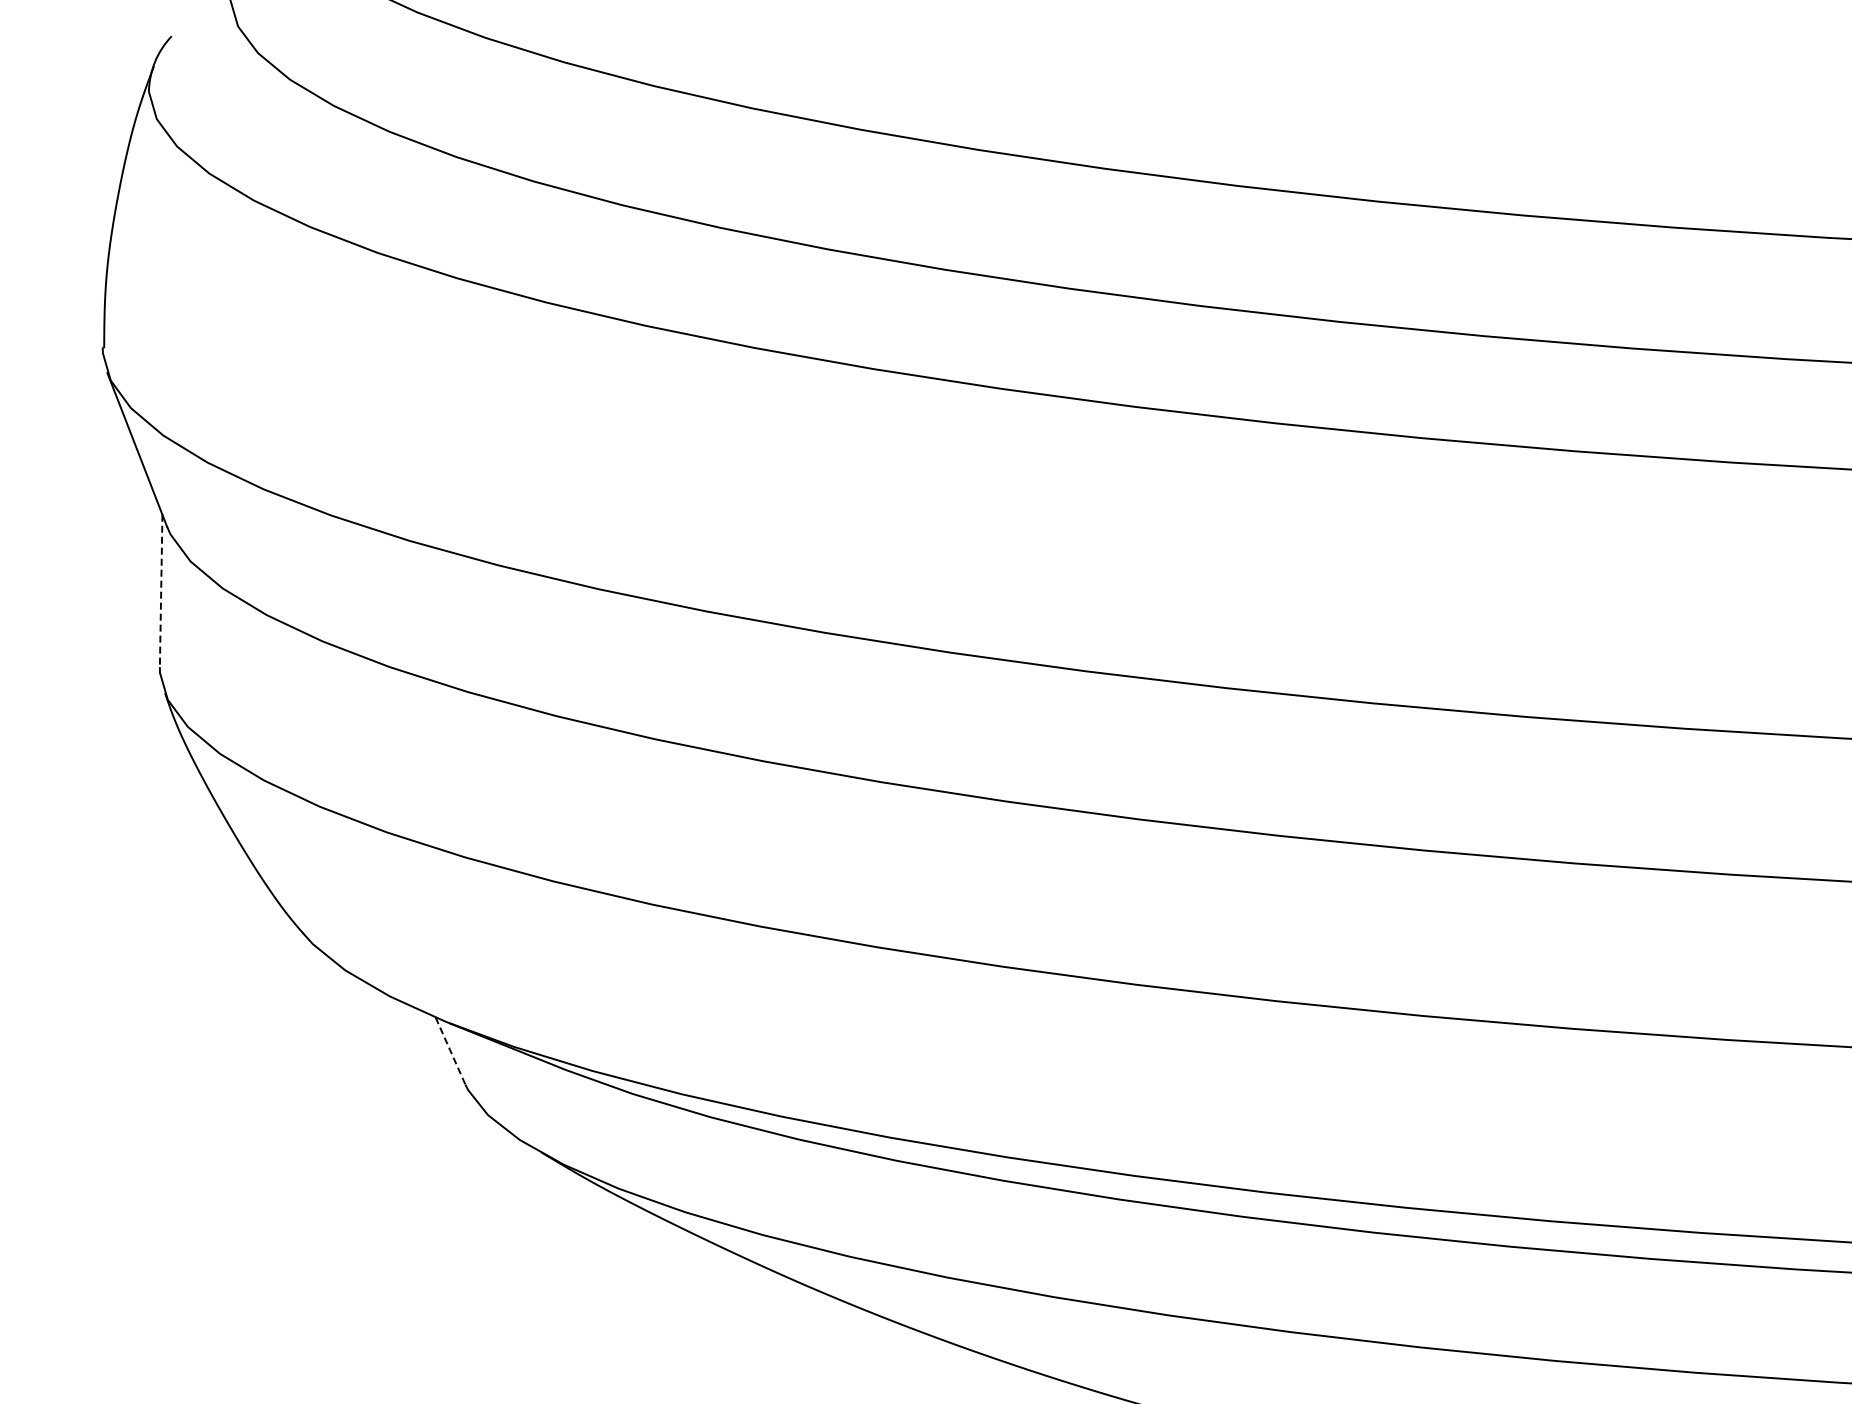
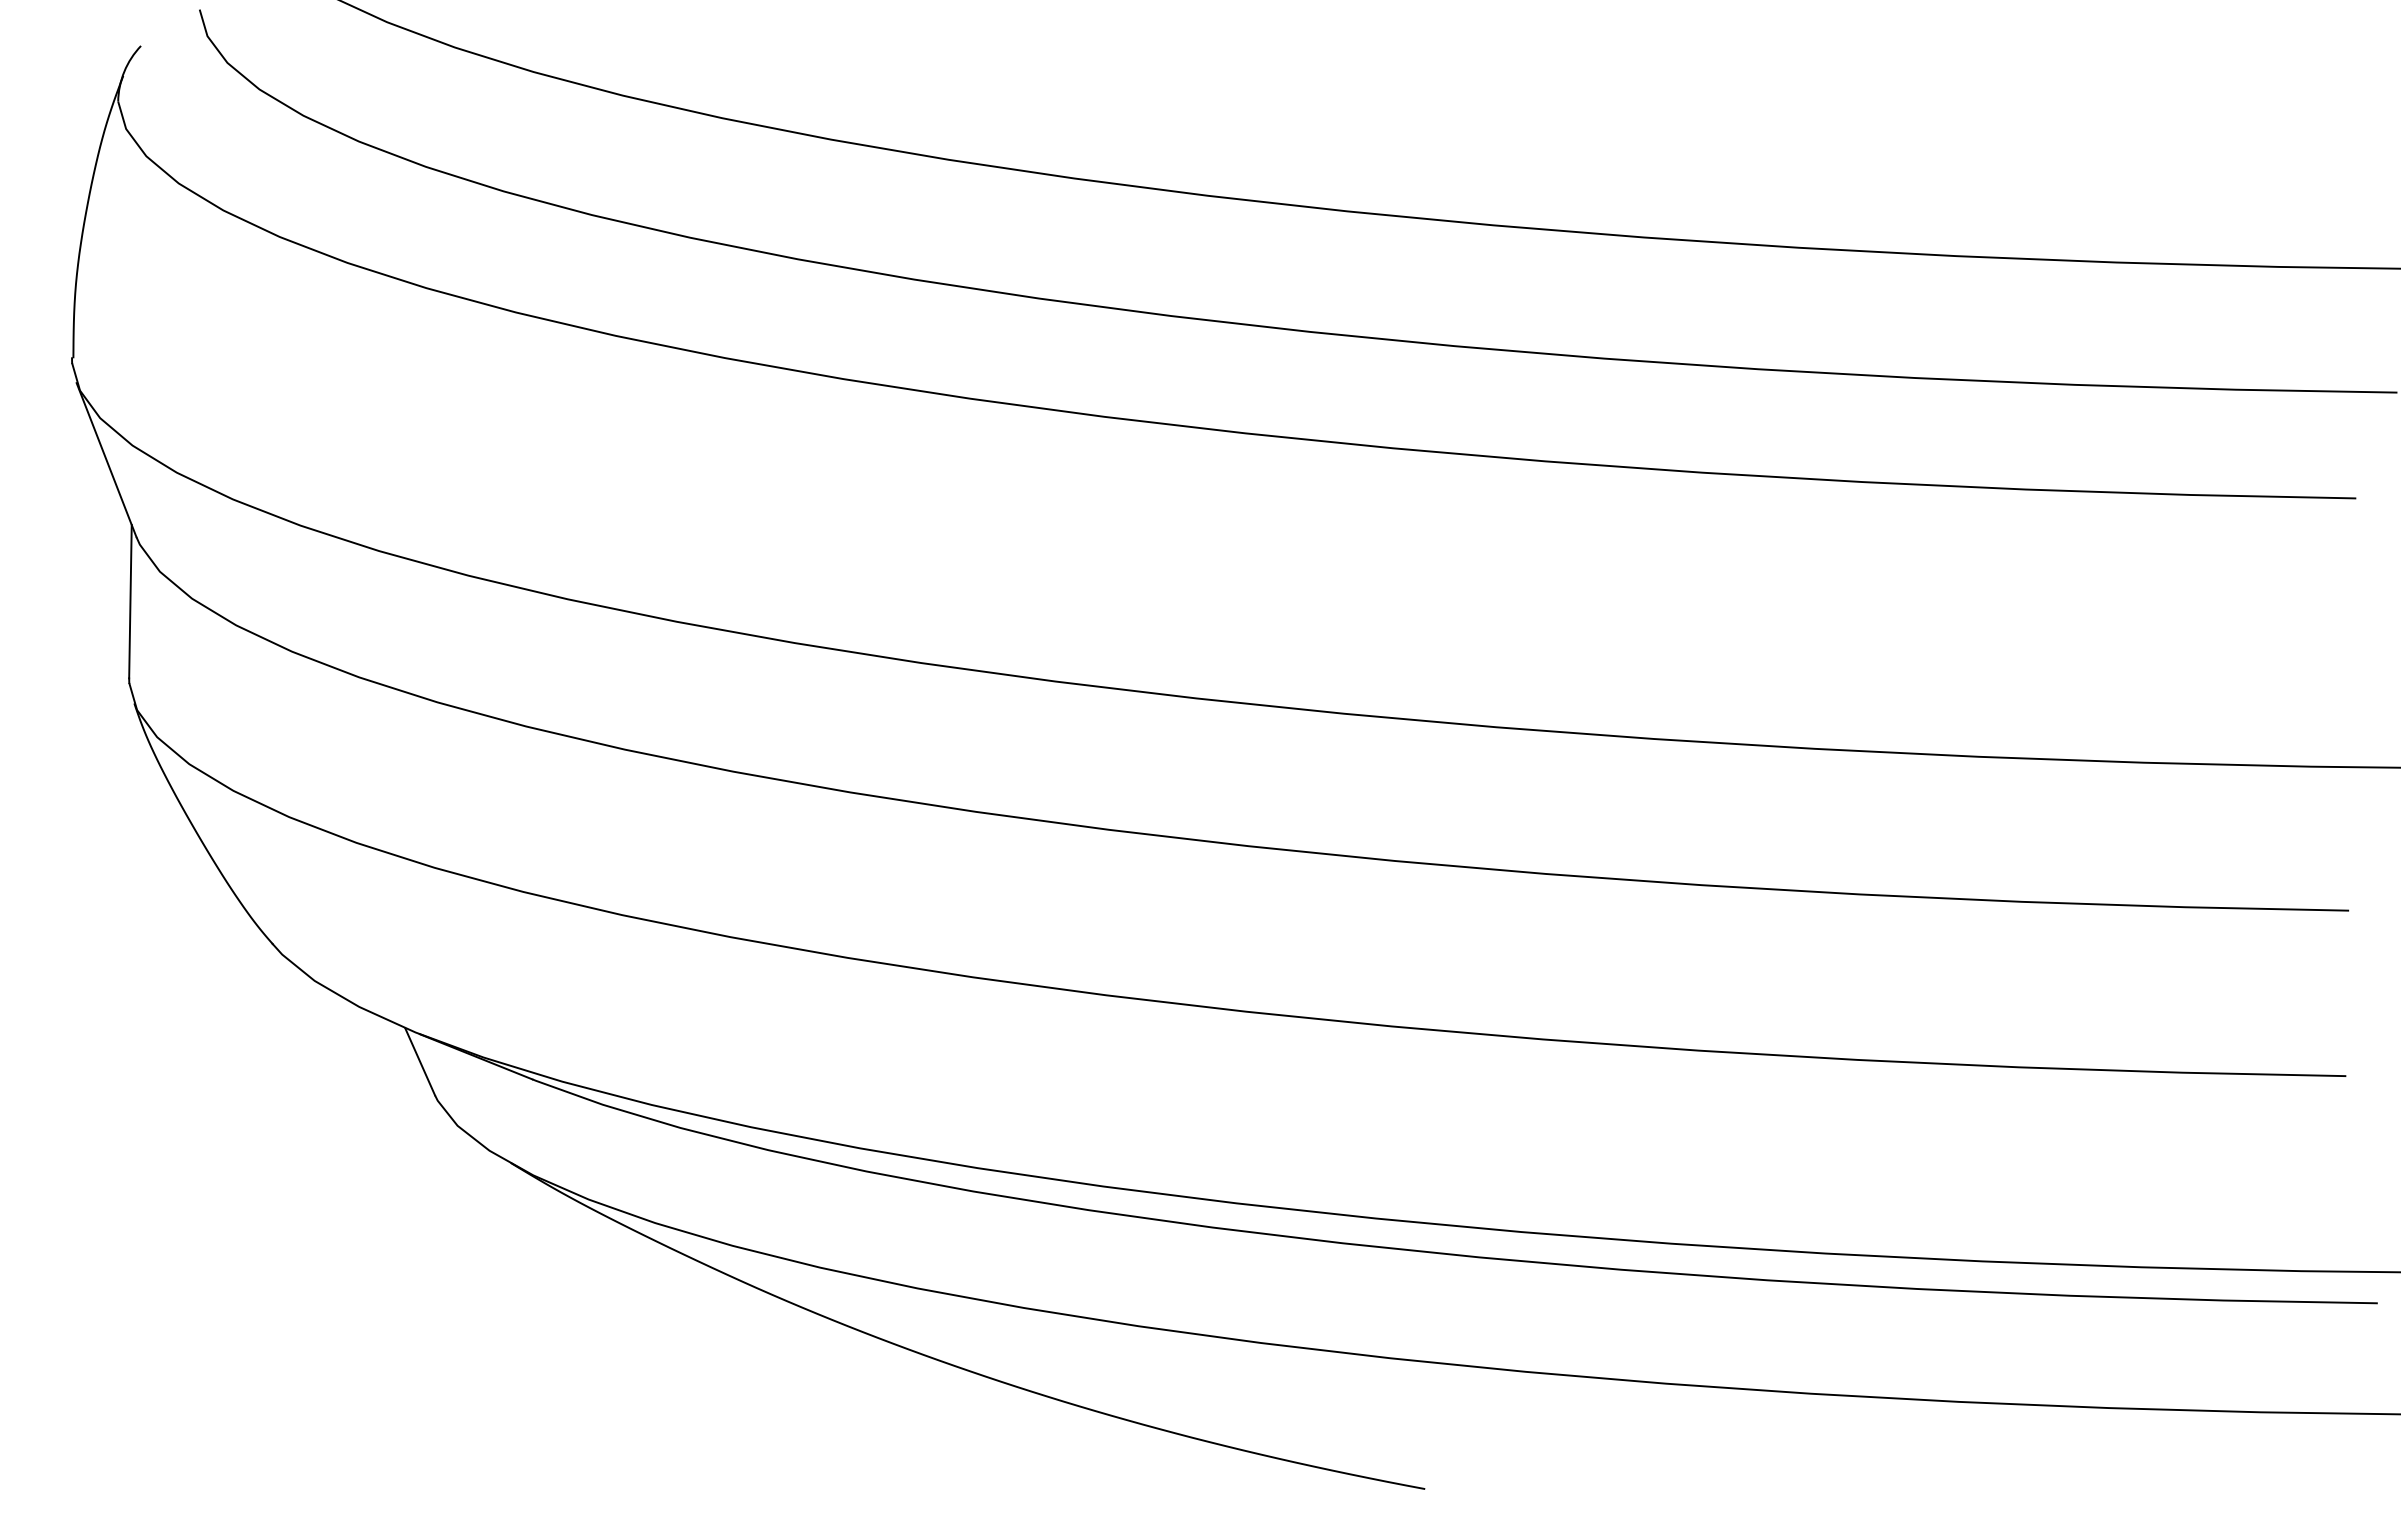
line: (161, 591) -> (130, 601), dashed -> solid
line: (450, 1050) -> (420, 1061), dashed -> solid

